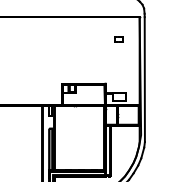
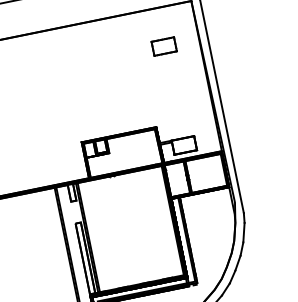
part: (119, 39) -> (164, 46), size x1.67

